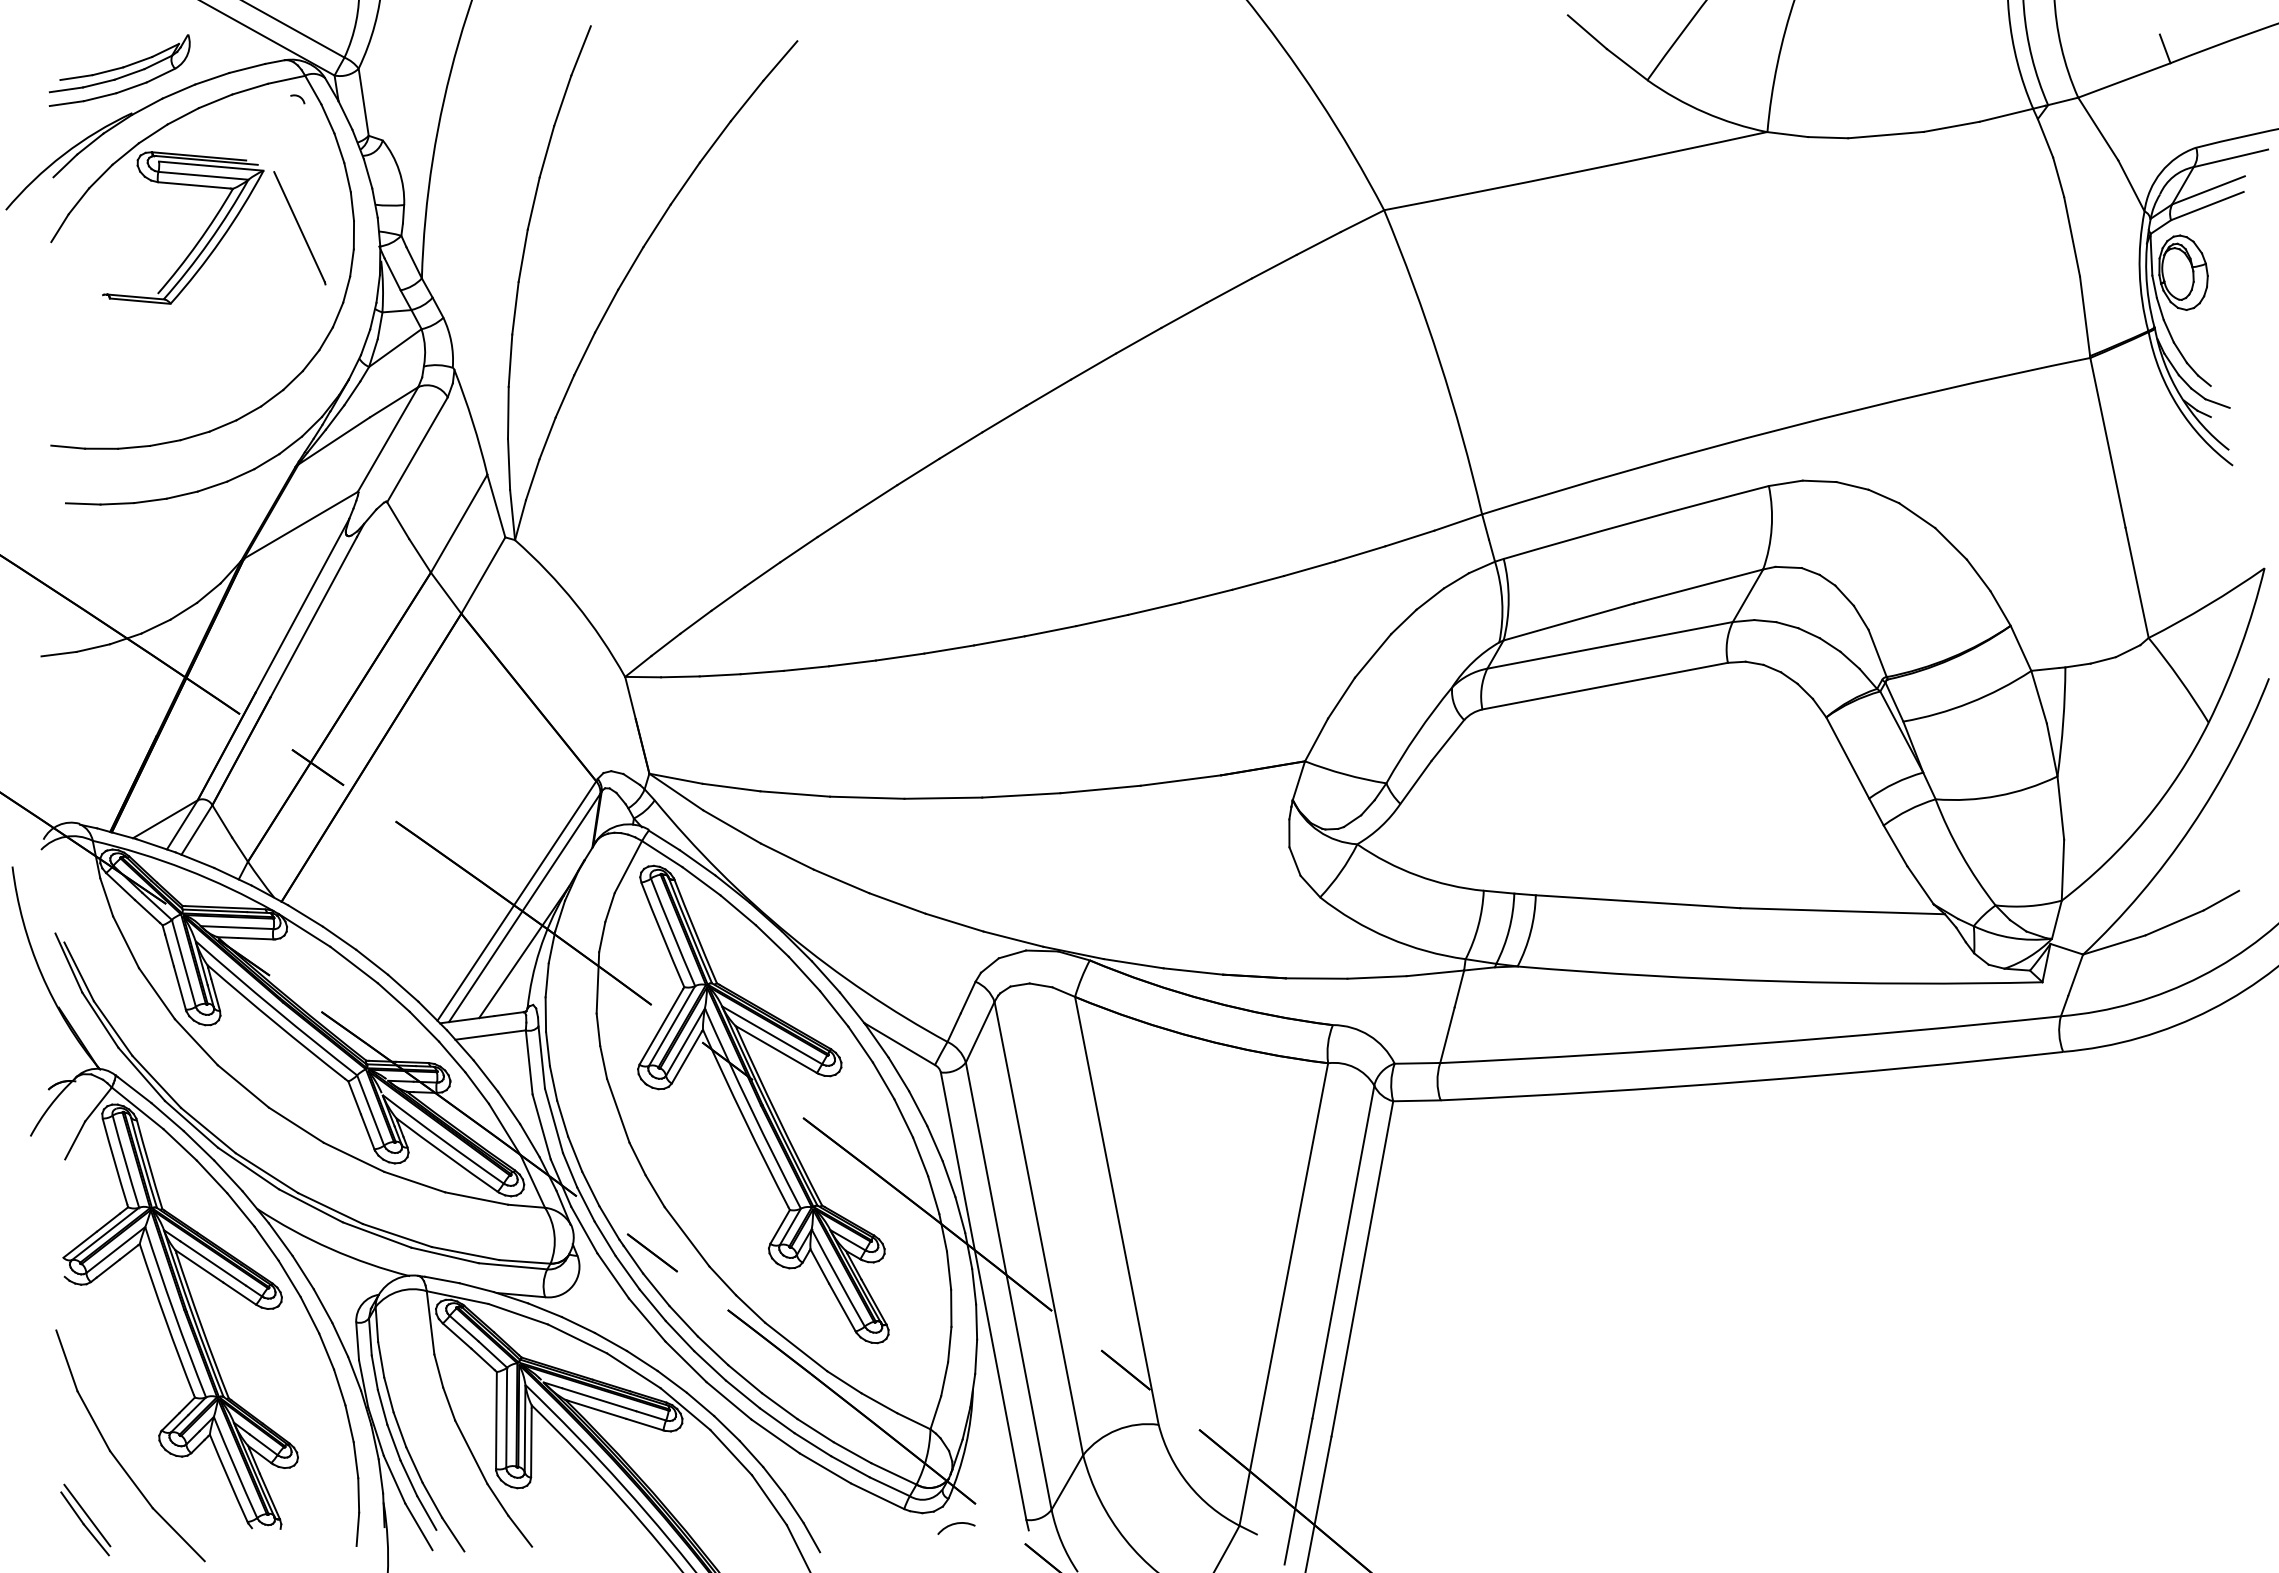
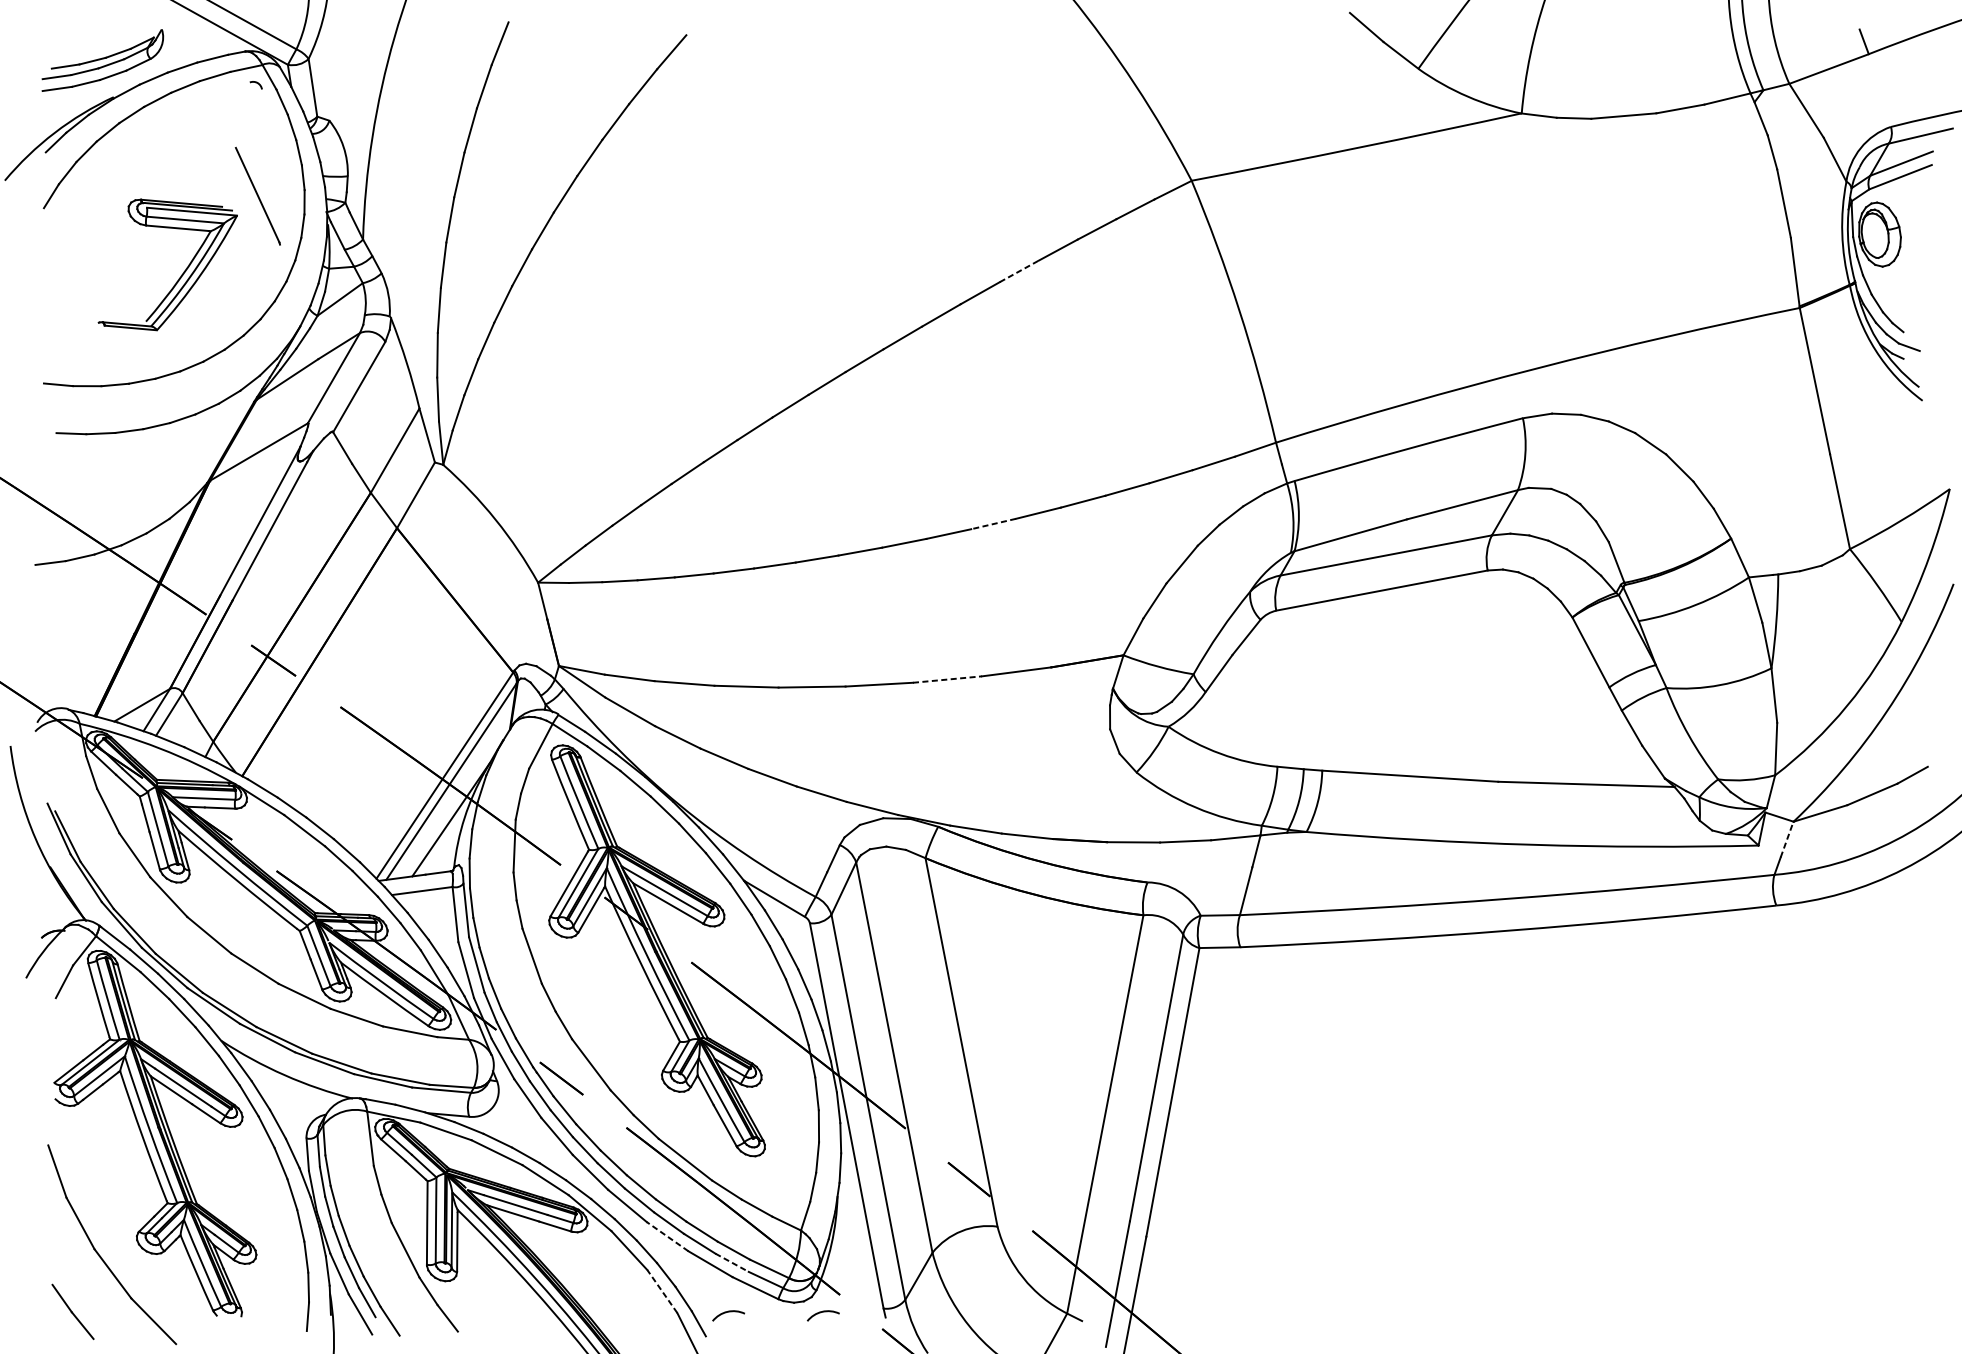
part: (200, 237) -> (182, 273), moved
line: (1184, 315) -> (1019, 271), solid -> dashed
line: (1154, 608) -> (993, 523), solid -> dashed
line: (1101, 789) -> (948, 679), solid -> dashed
line: (2075, 974) -> (1786, 838), solid -> dashed
line: (775, 1436) -> (667, 1236), solid -> dashed
line: (850, 1467) -> (732, 1263), solid -> dashed
line: (769, 1499) -> (662, 1290), solid -> dashed
line: (87, 1515) -> (75, 1304), removed
curve: (846, 1524) -> (728, 1312), added

